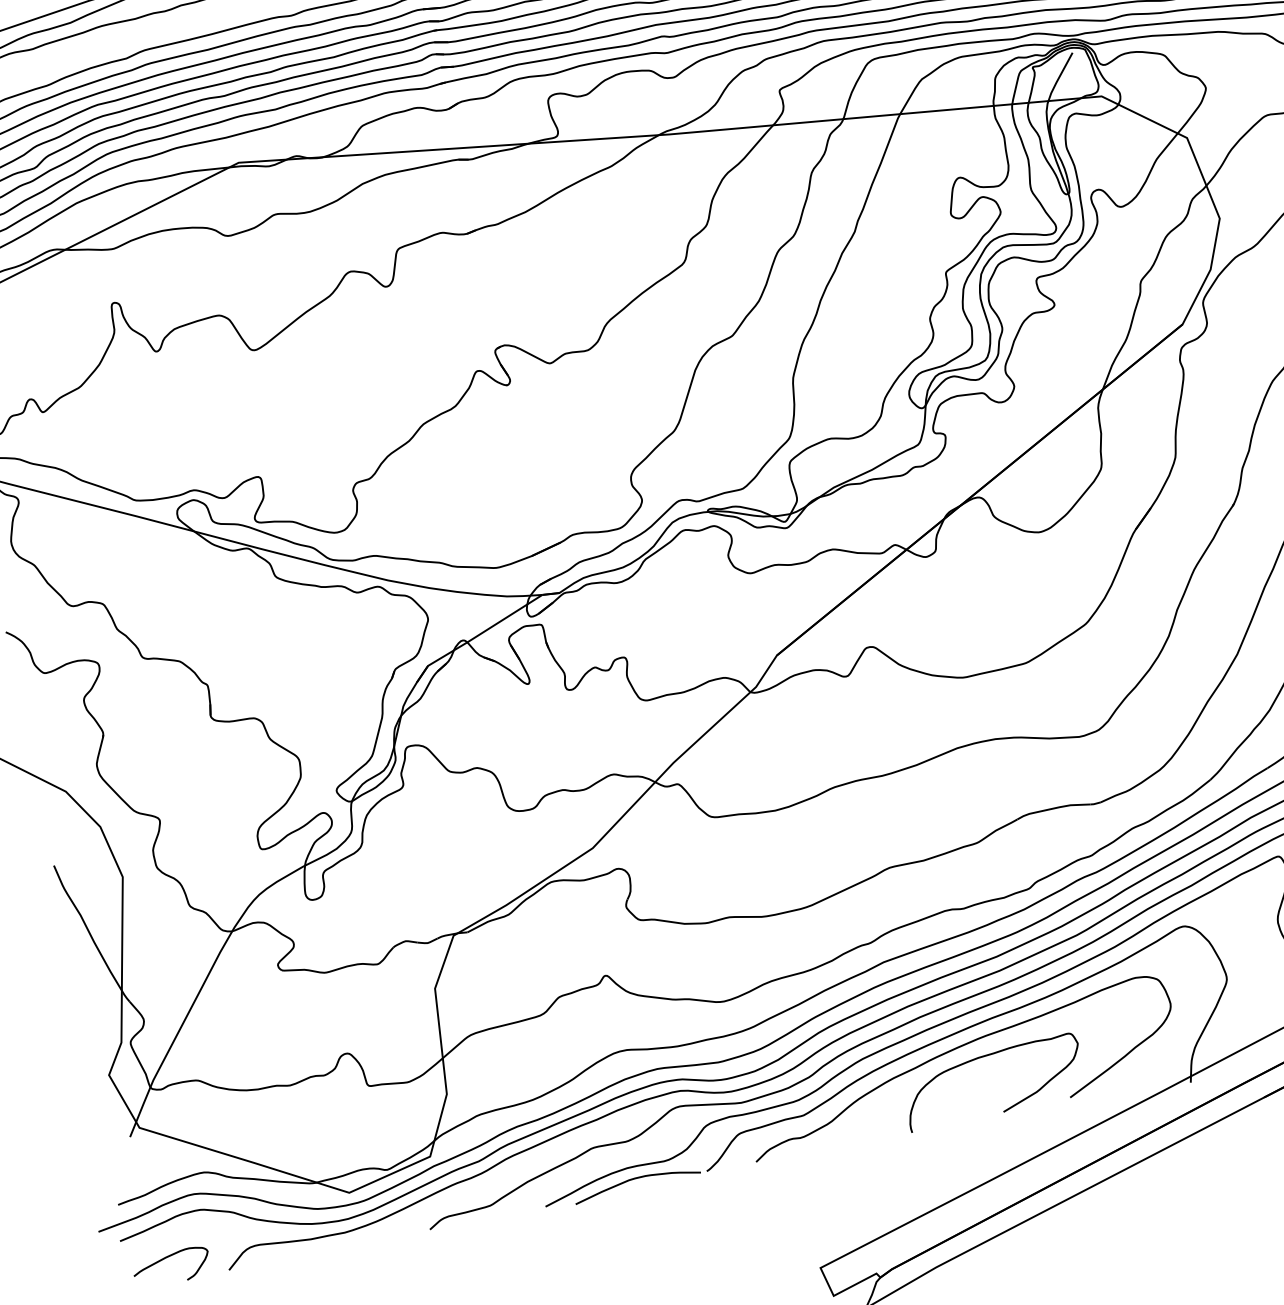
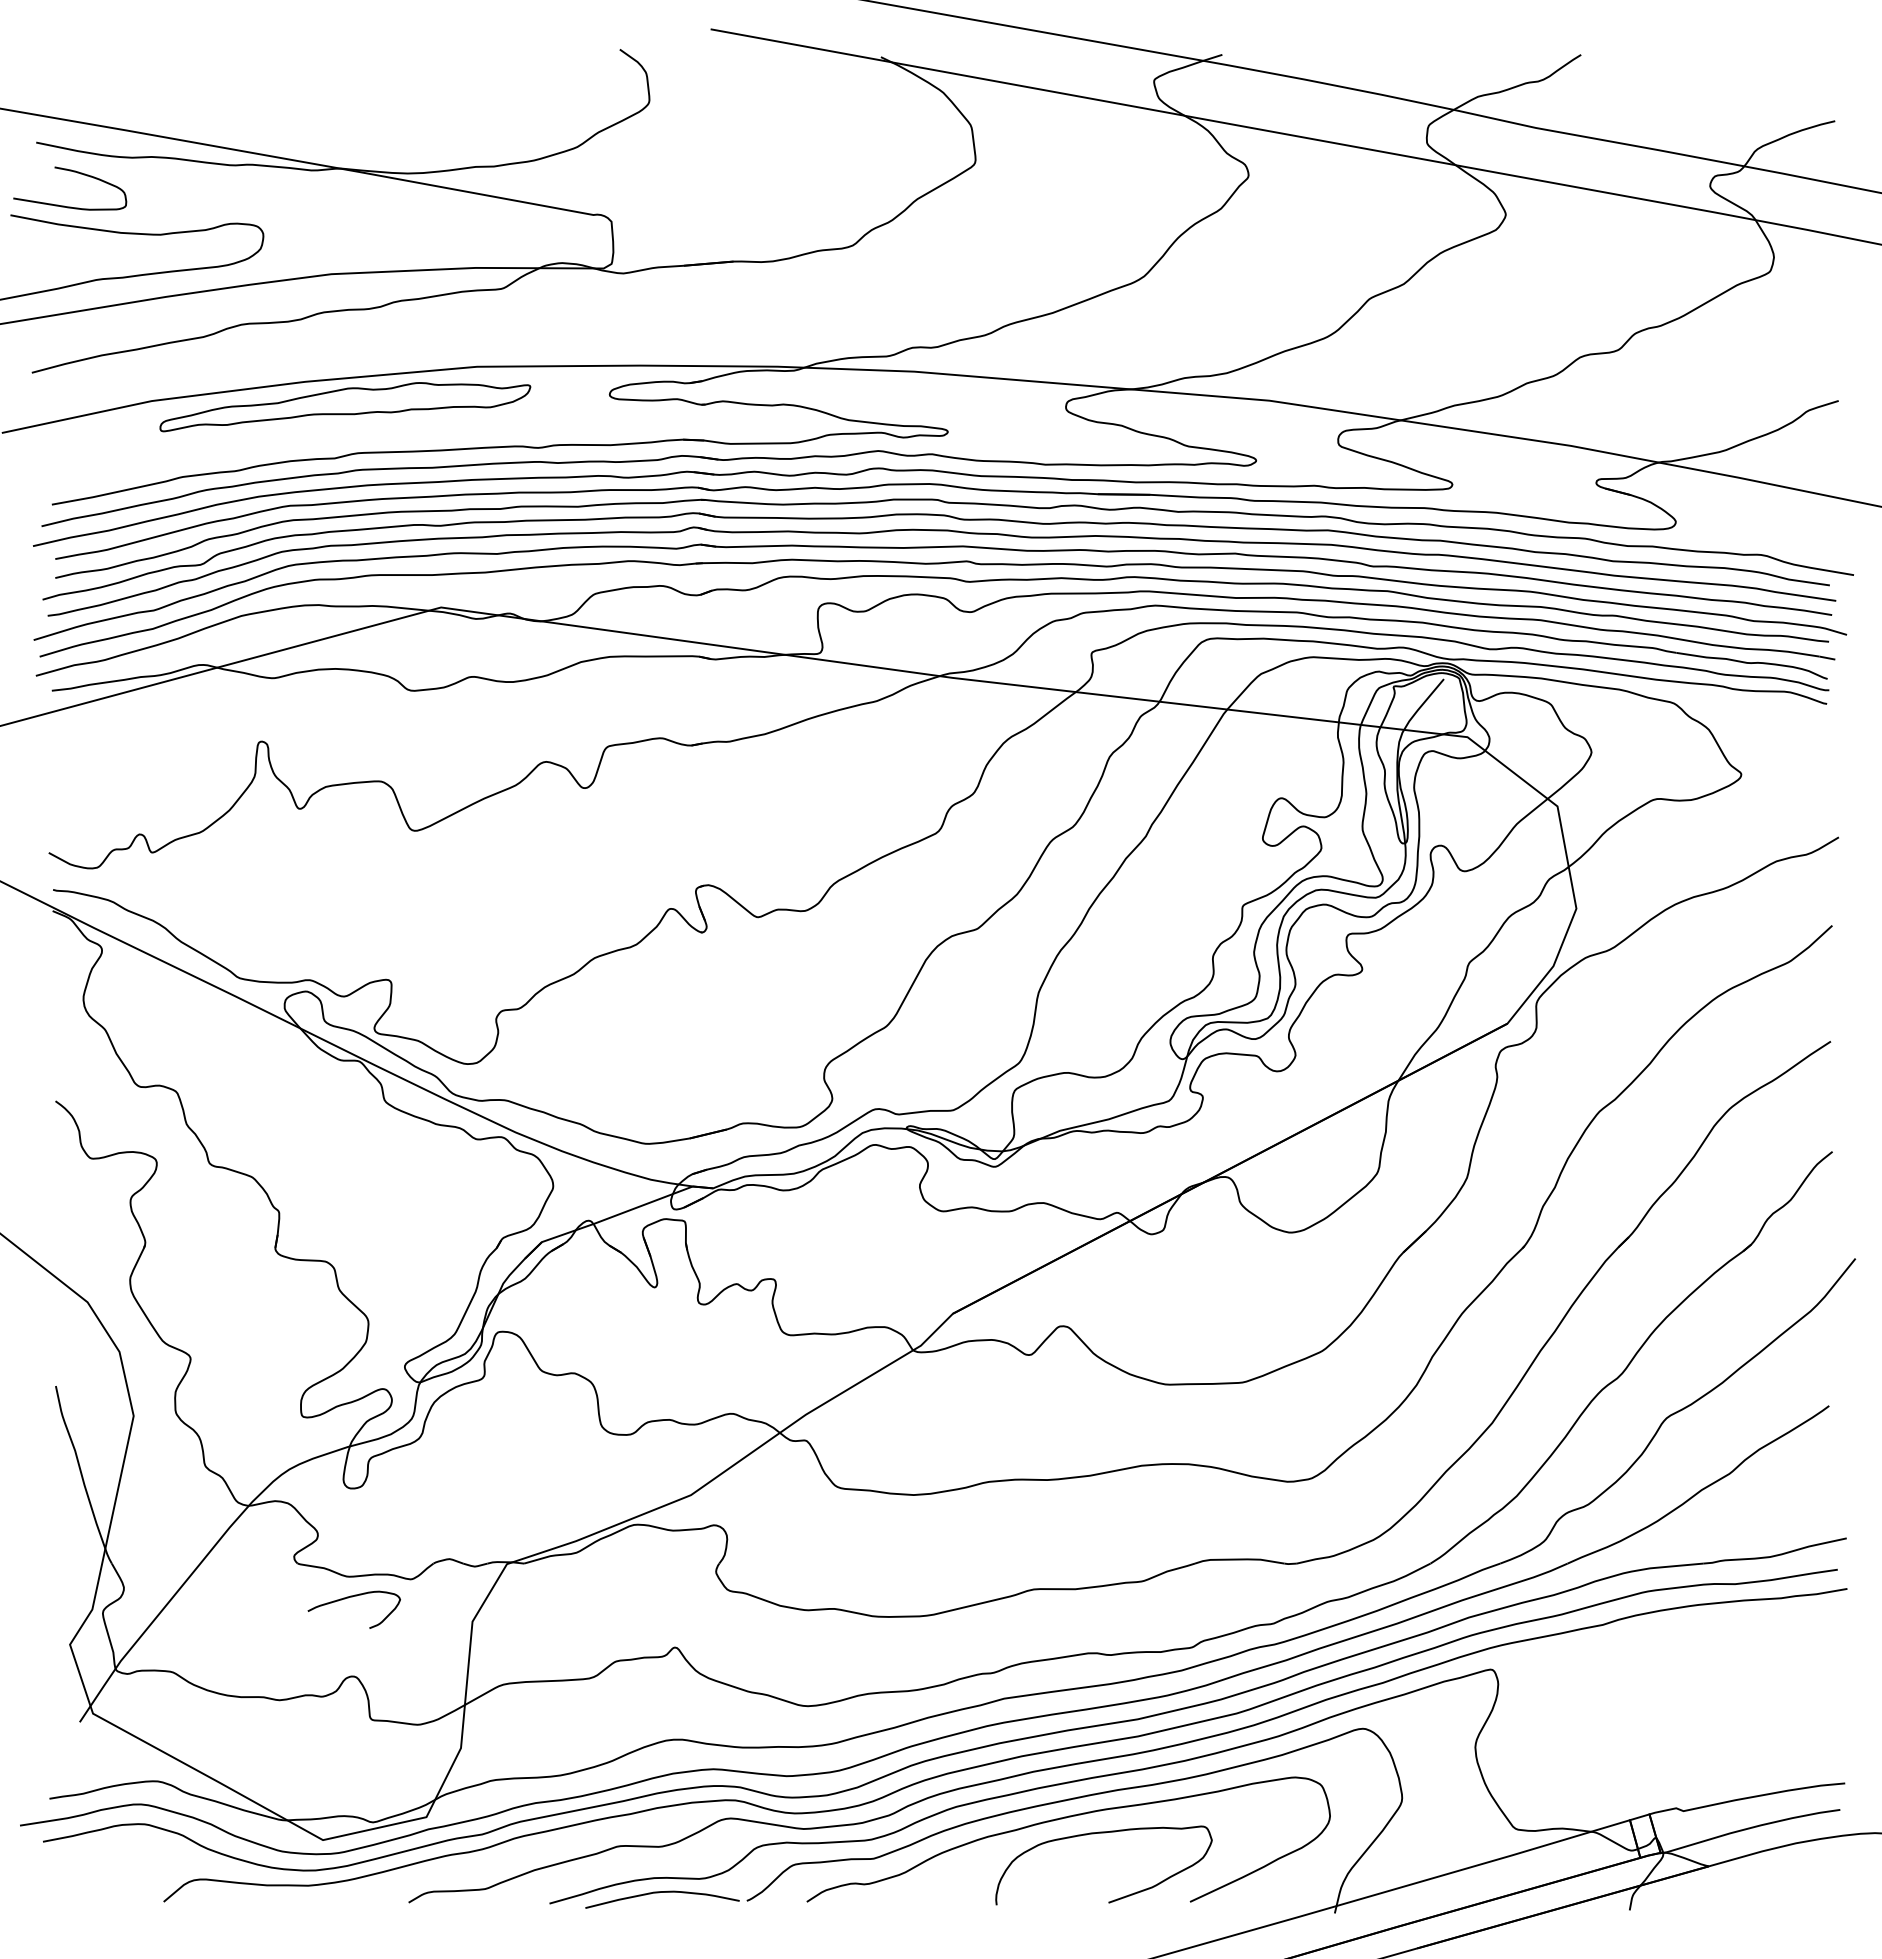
curve: (168, 1257) -> (352, 1597), moved

